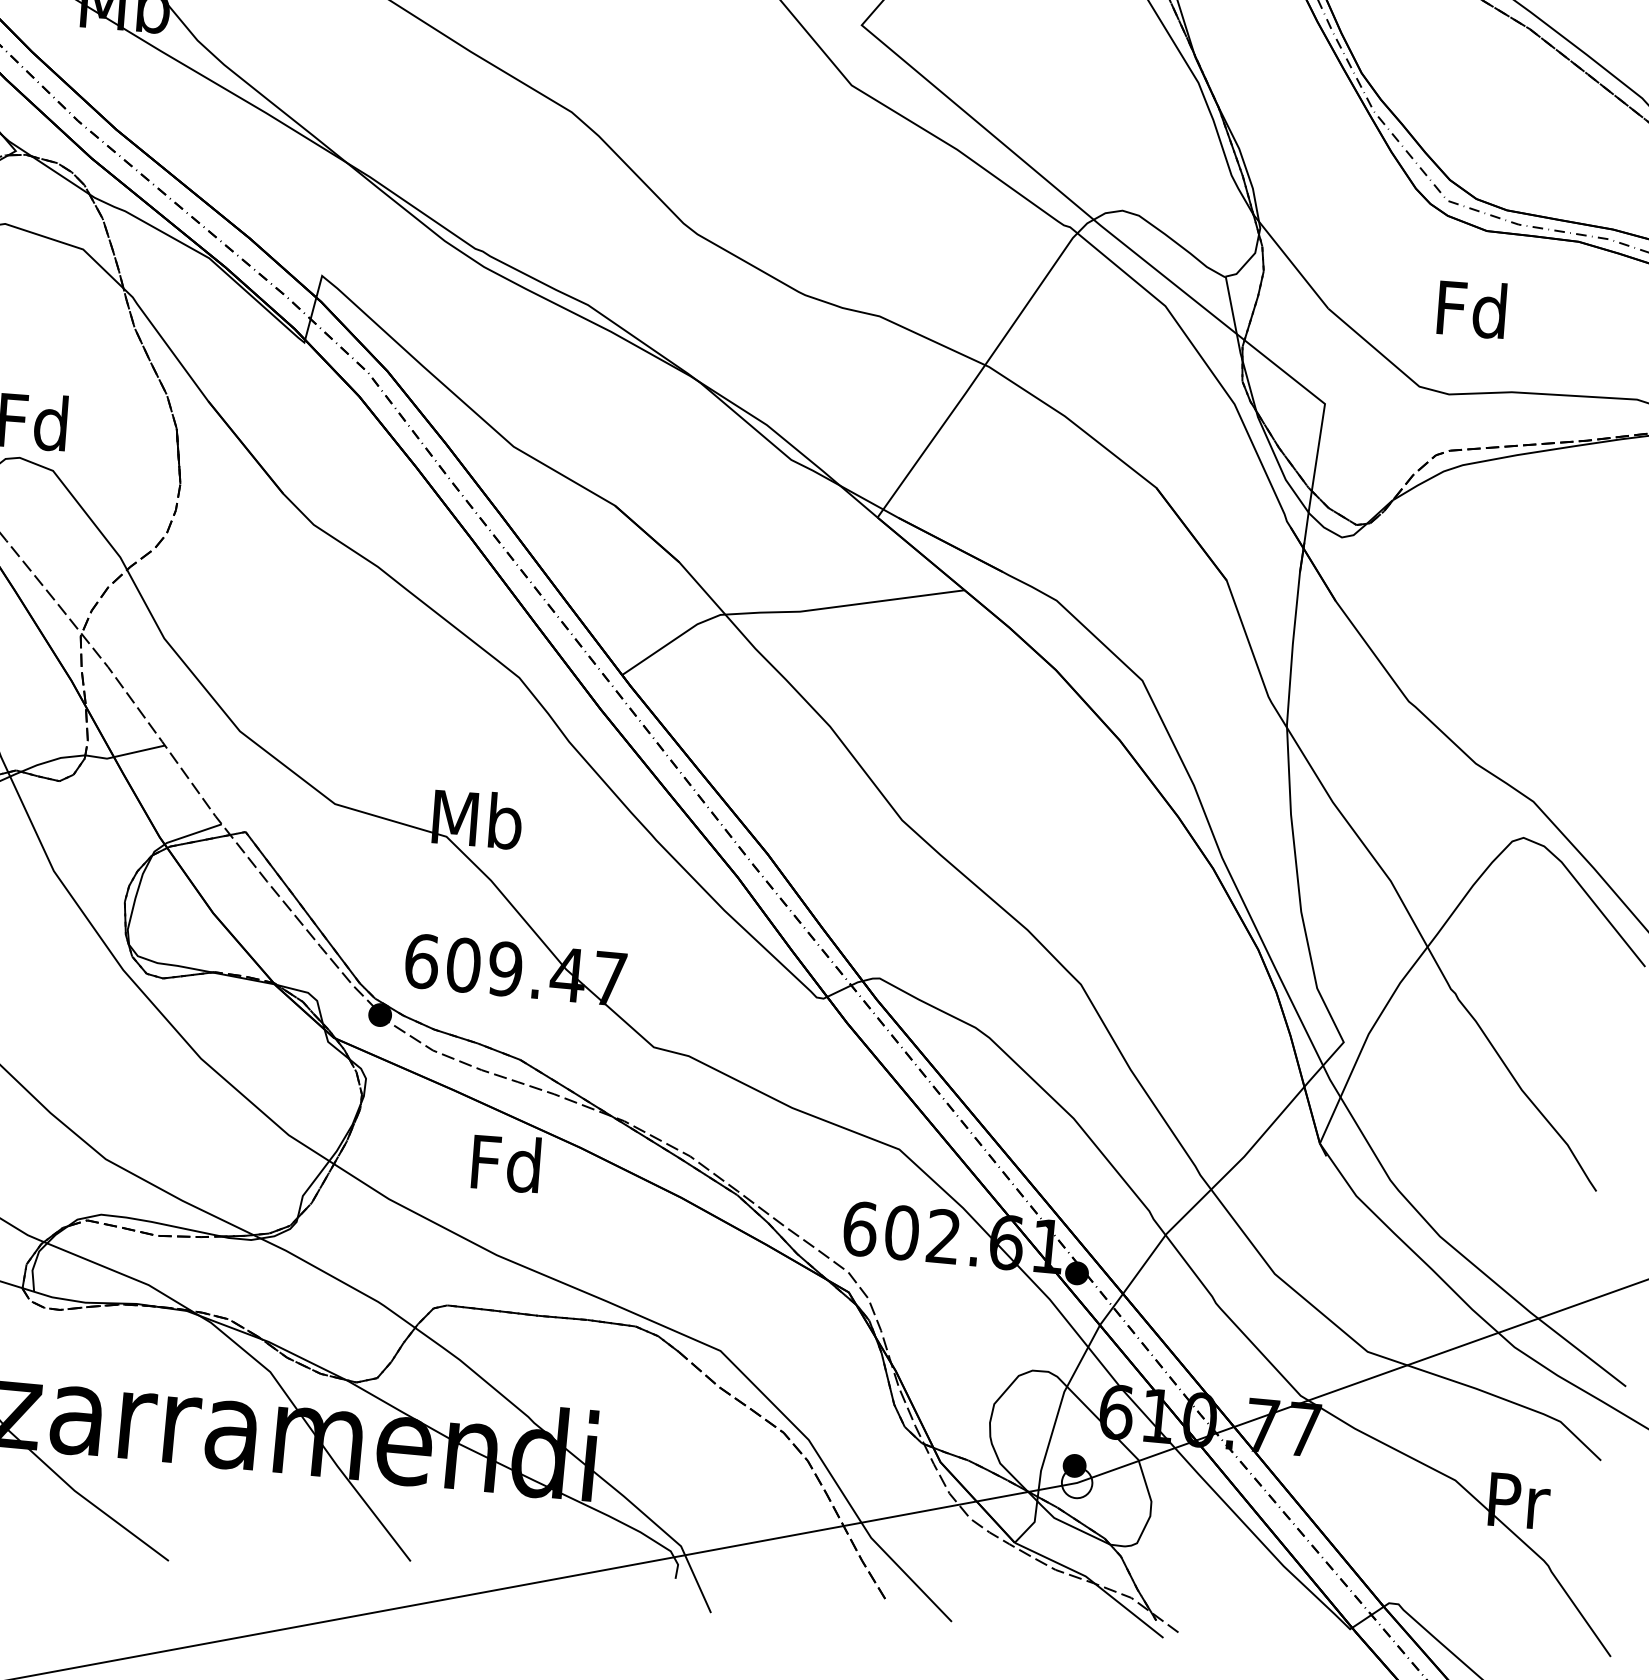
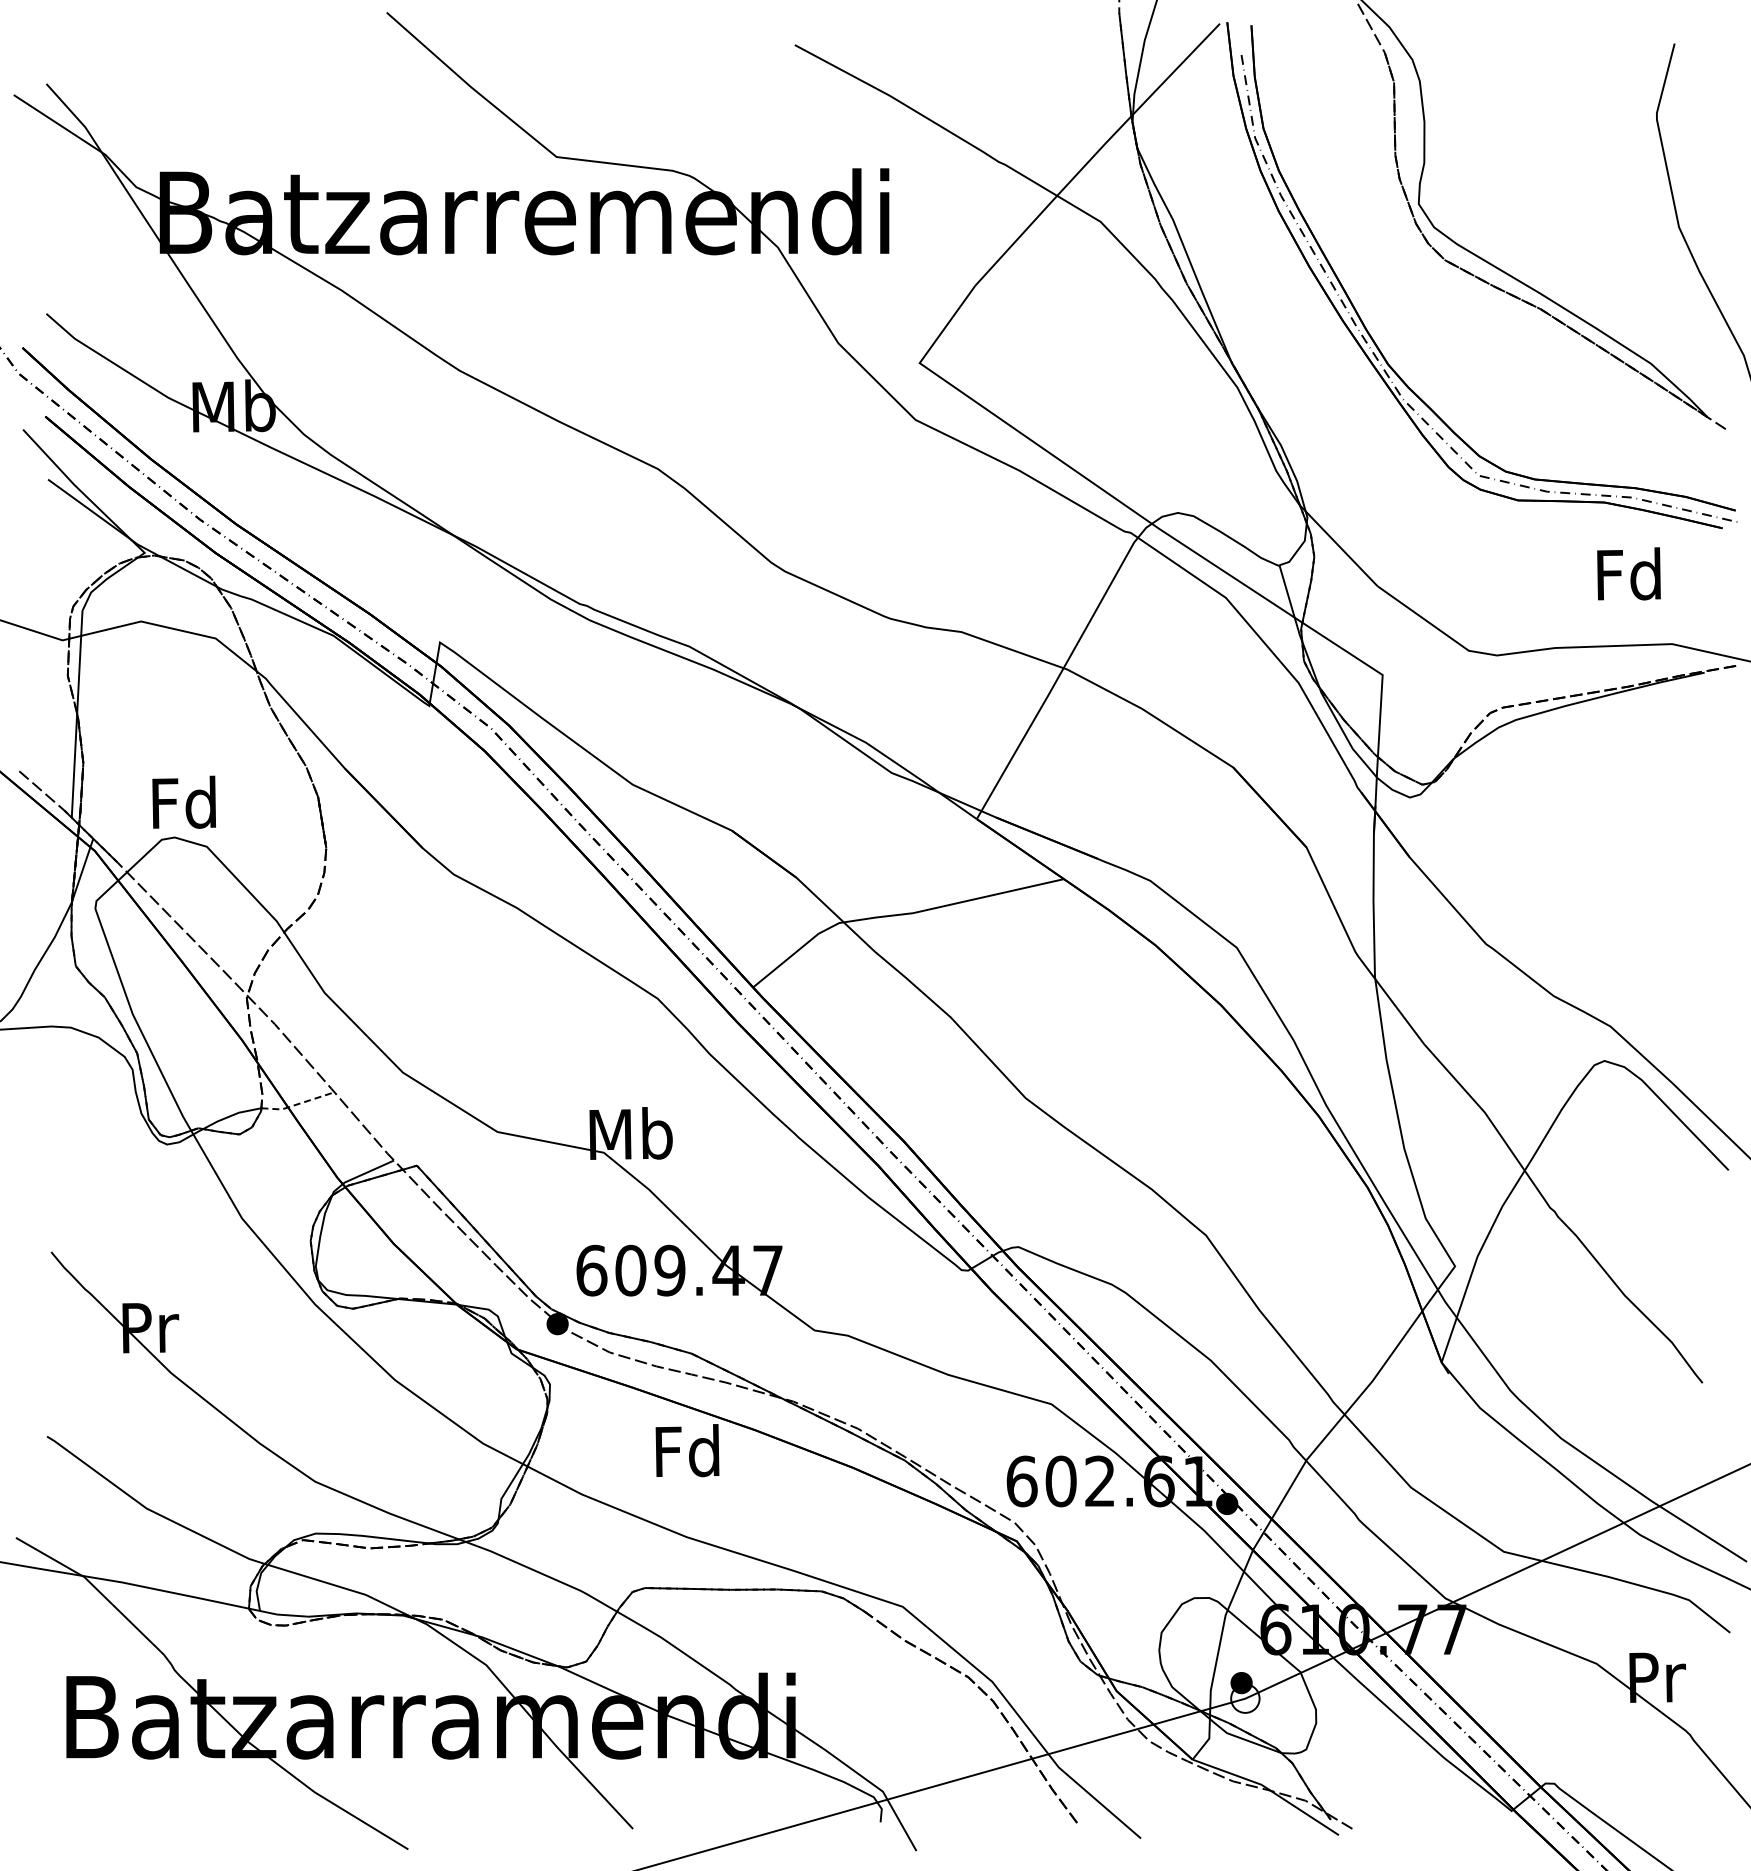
text: (1471, 308) -> (1628, 573), moved
line: (124, 754) -> (297, 1104), solid -> dashed

